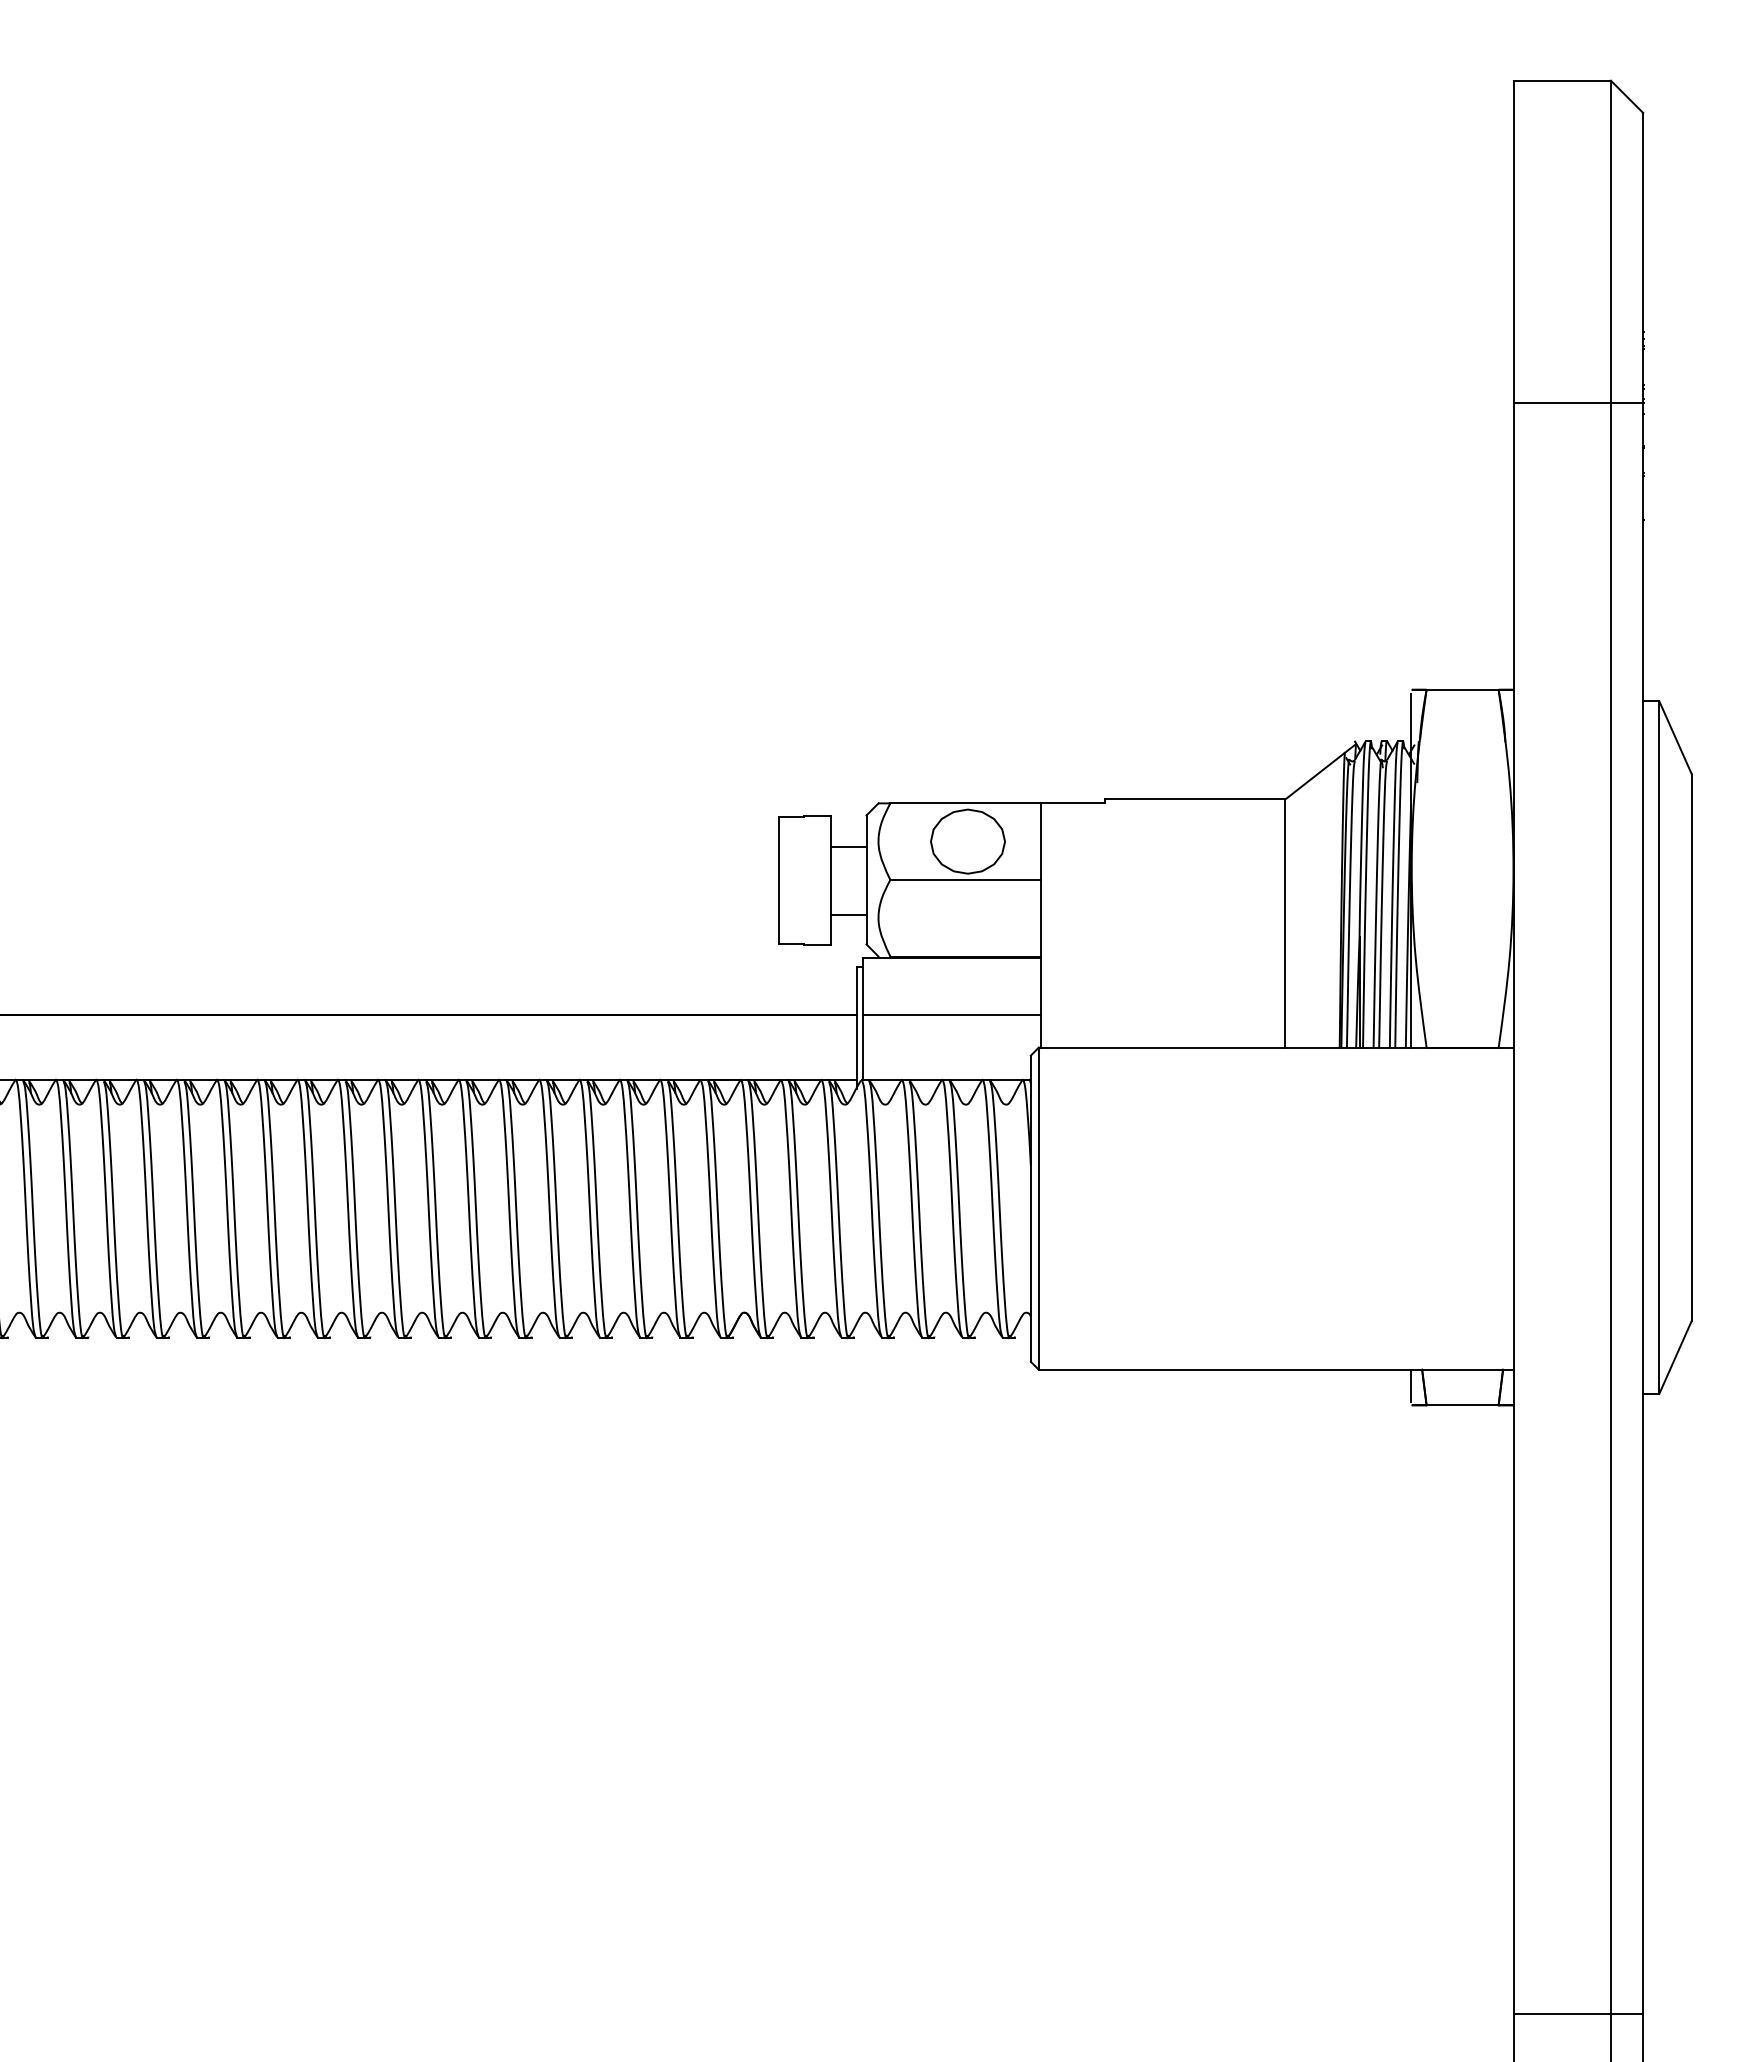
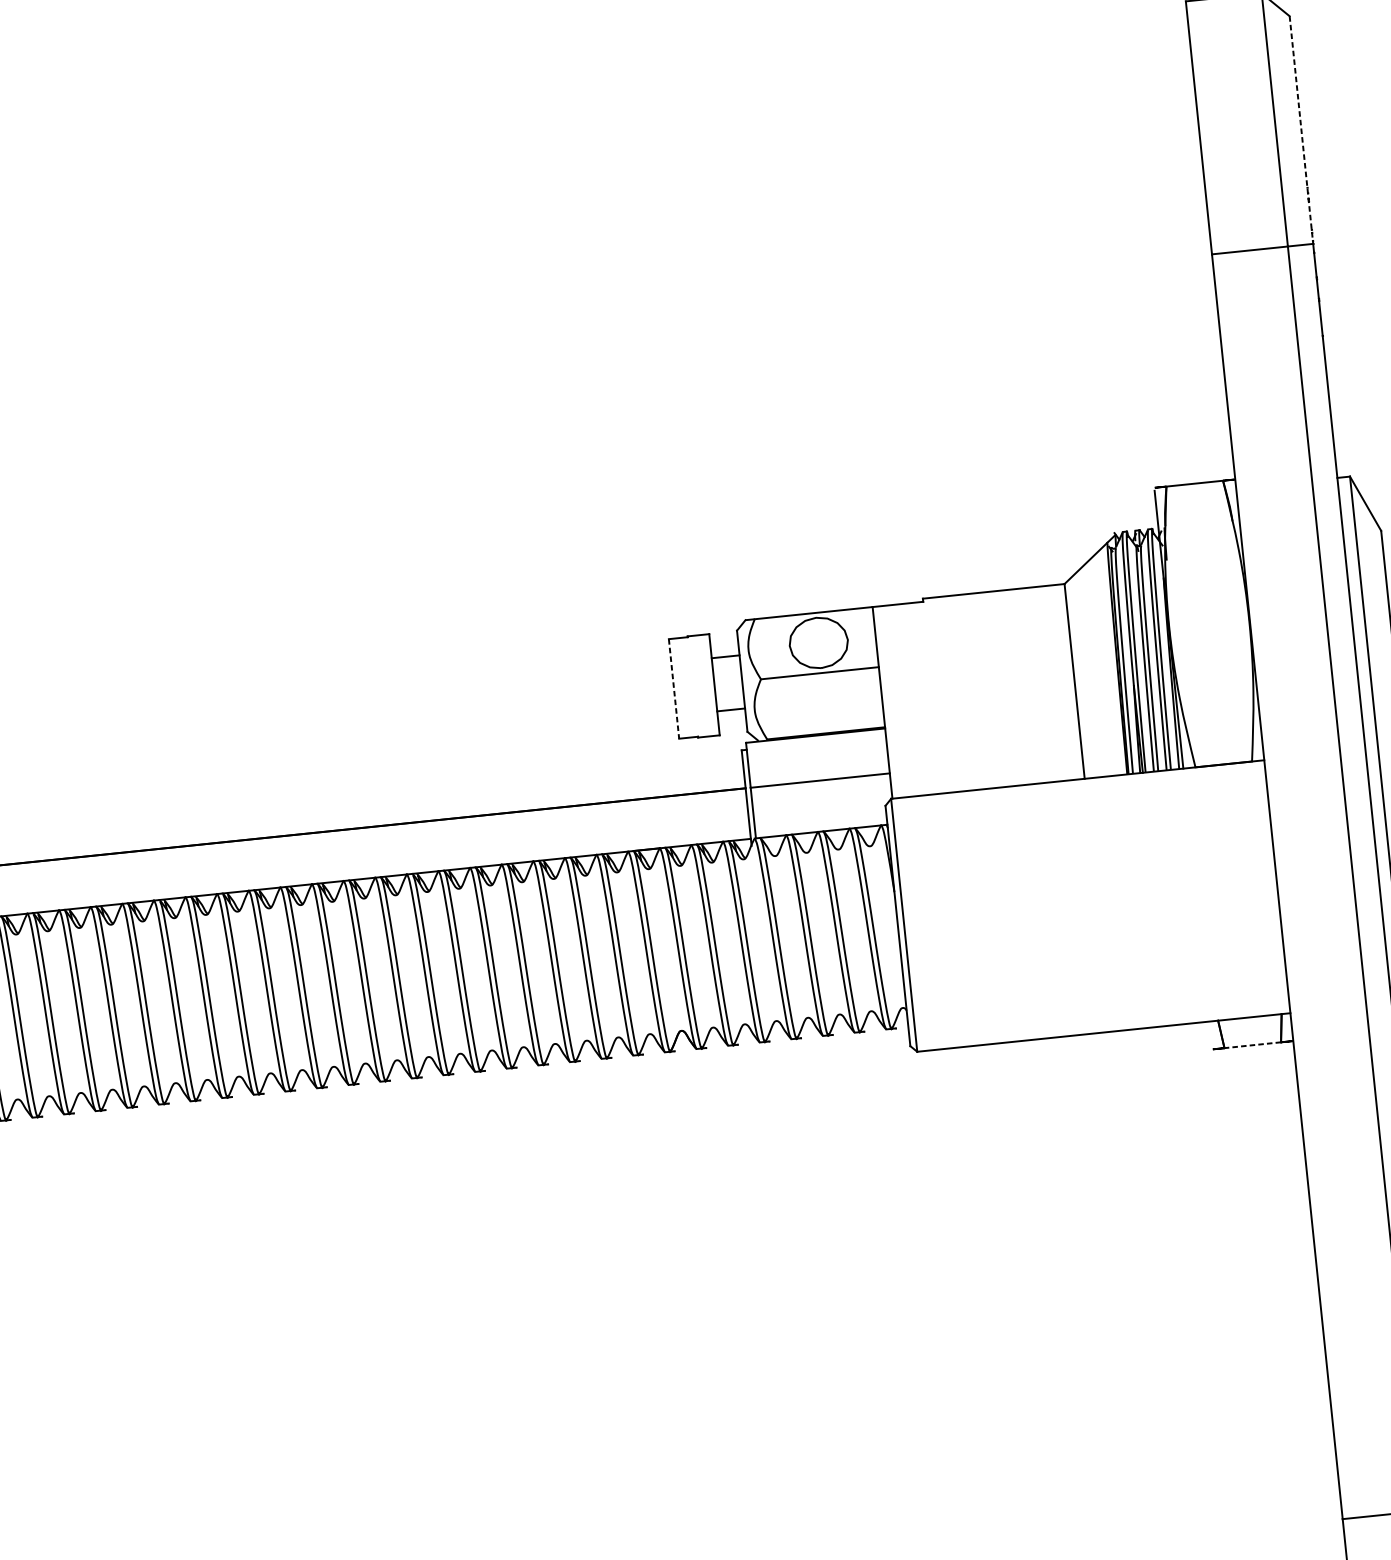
line: (1643, 258) -> (1301, 130), solid -> dashed
line: (779, 881) -> (674, 689), solid -> dashed
line: (1411, 1385) -> (1211, 1033), removed
line: (1462, 1405) -> (1252, 1045), solid -> dashed

